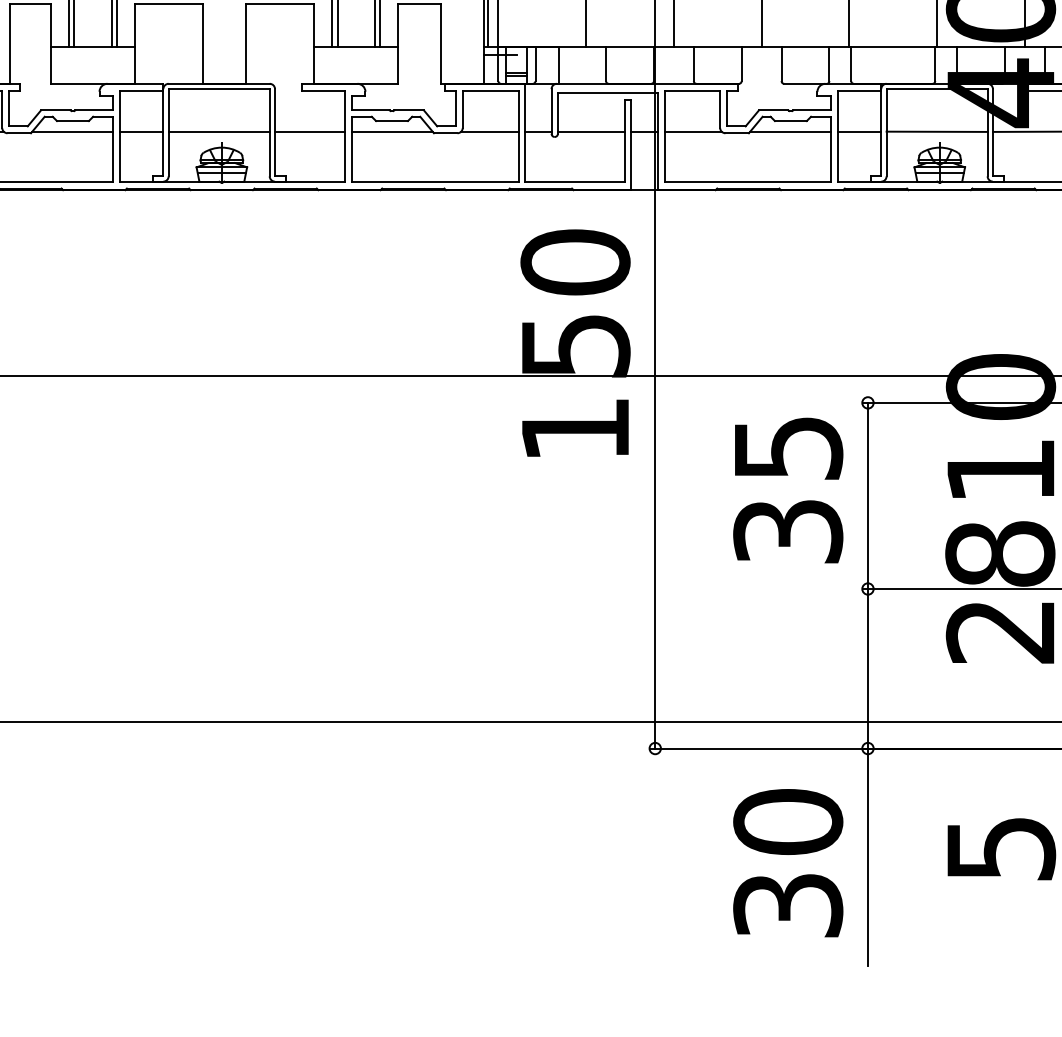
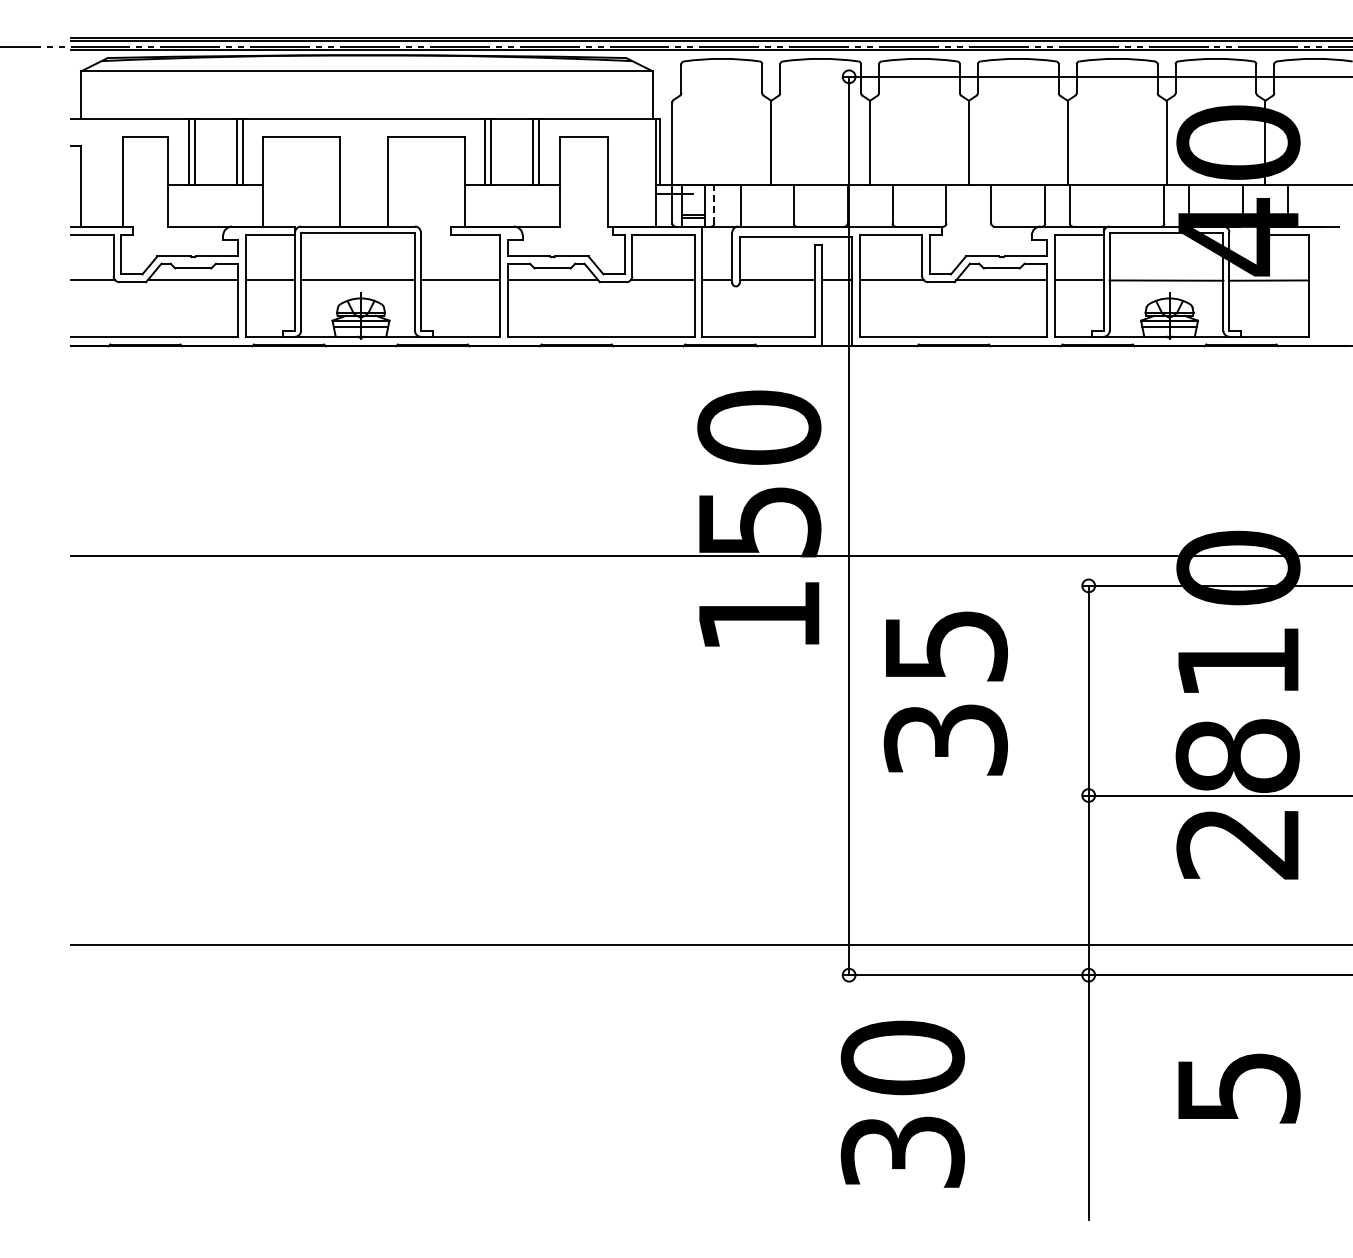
line: (535, 63) -> (714, 203), solid -> dashed
text: (787, 490) -> (945, 693), moved
text: (787, 862) -> (902, 1103), moved

